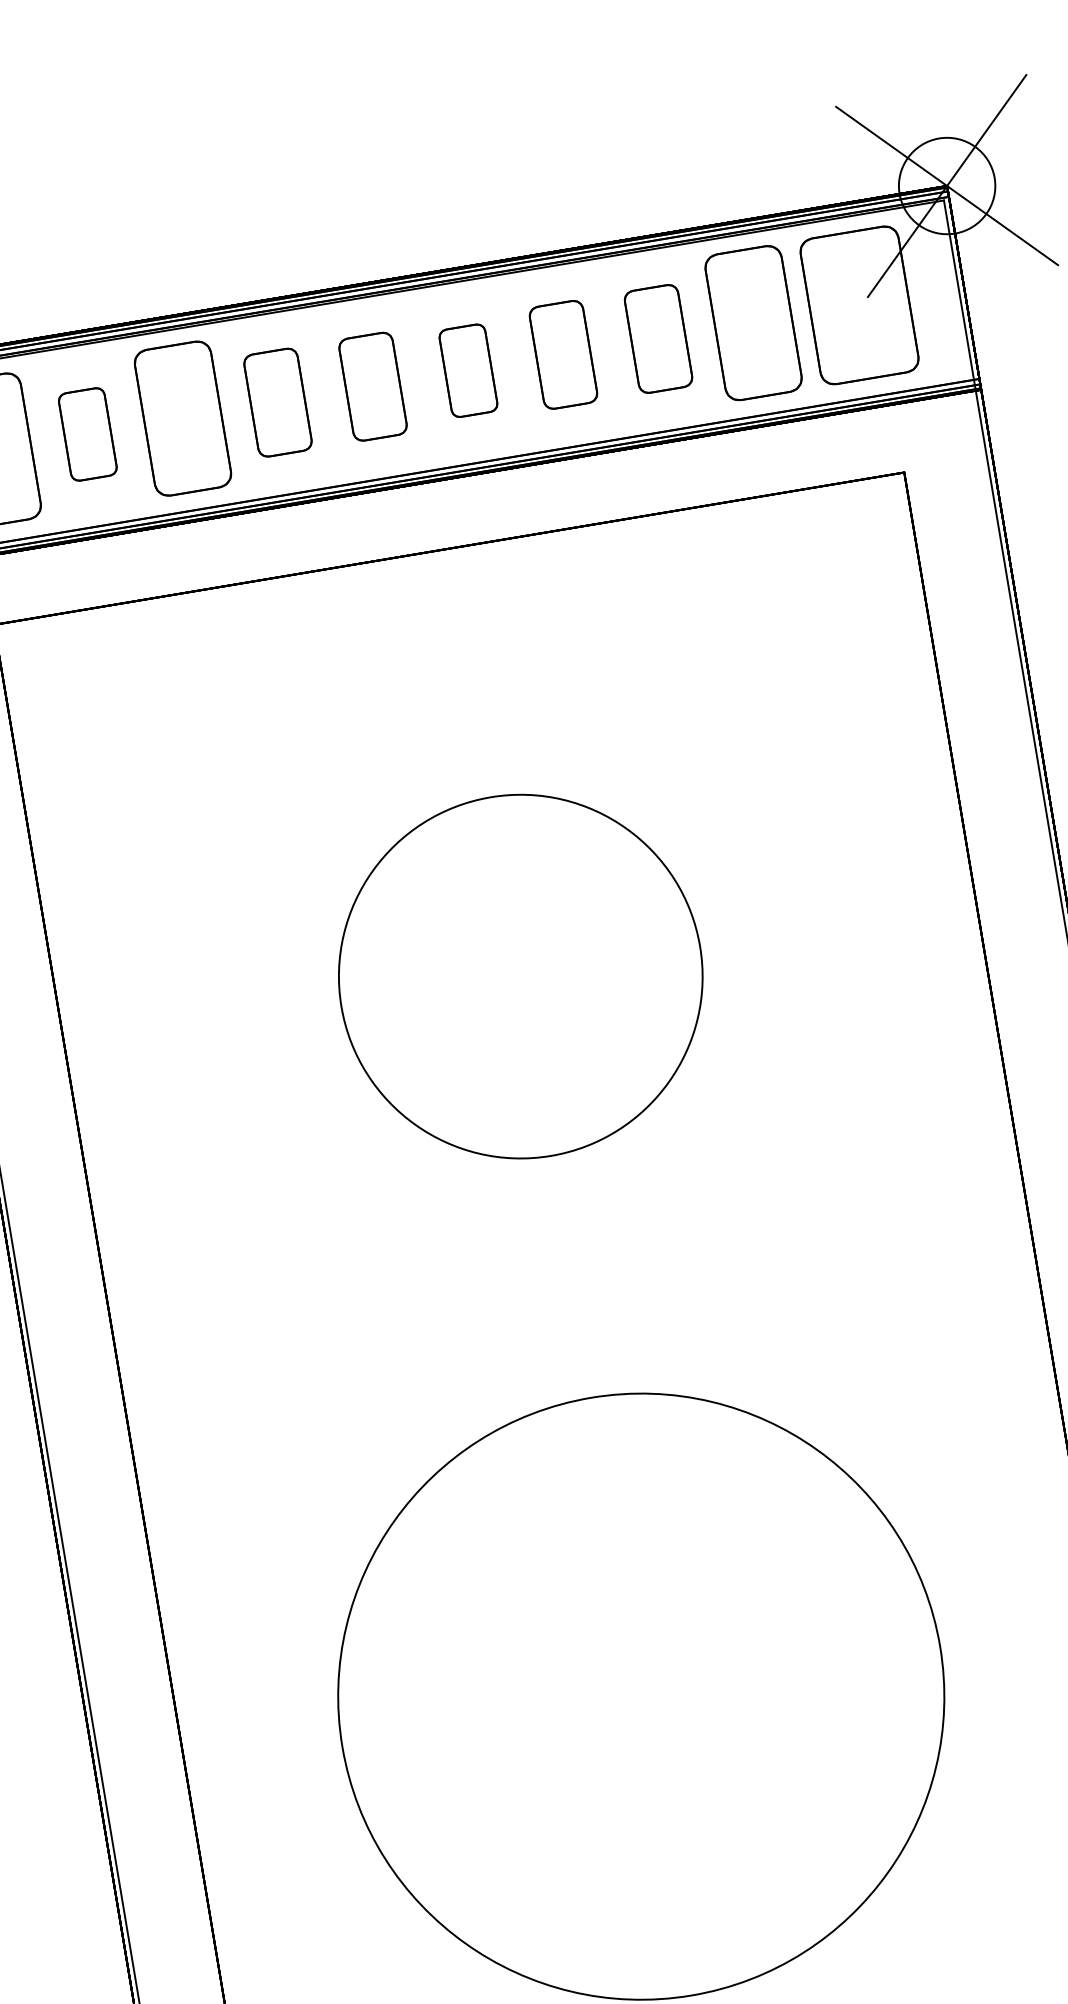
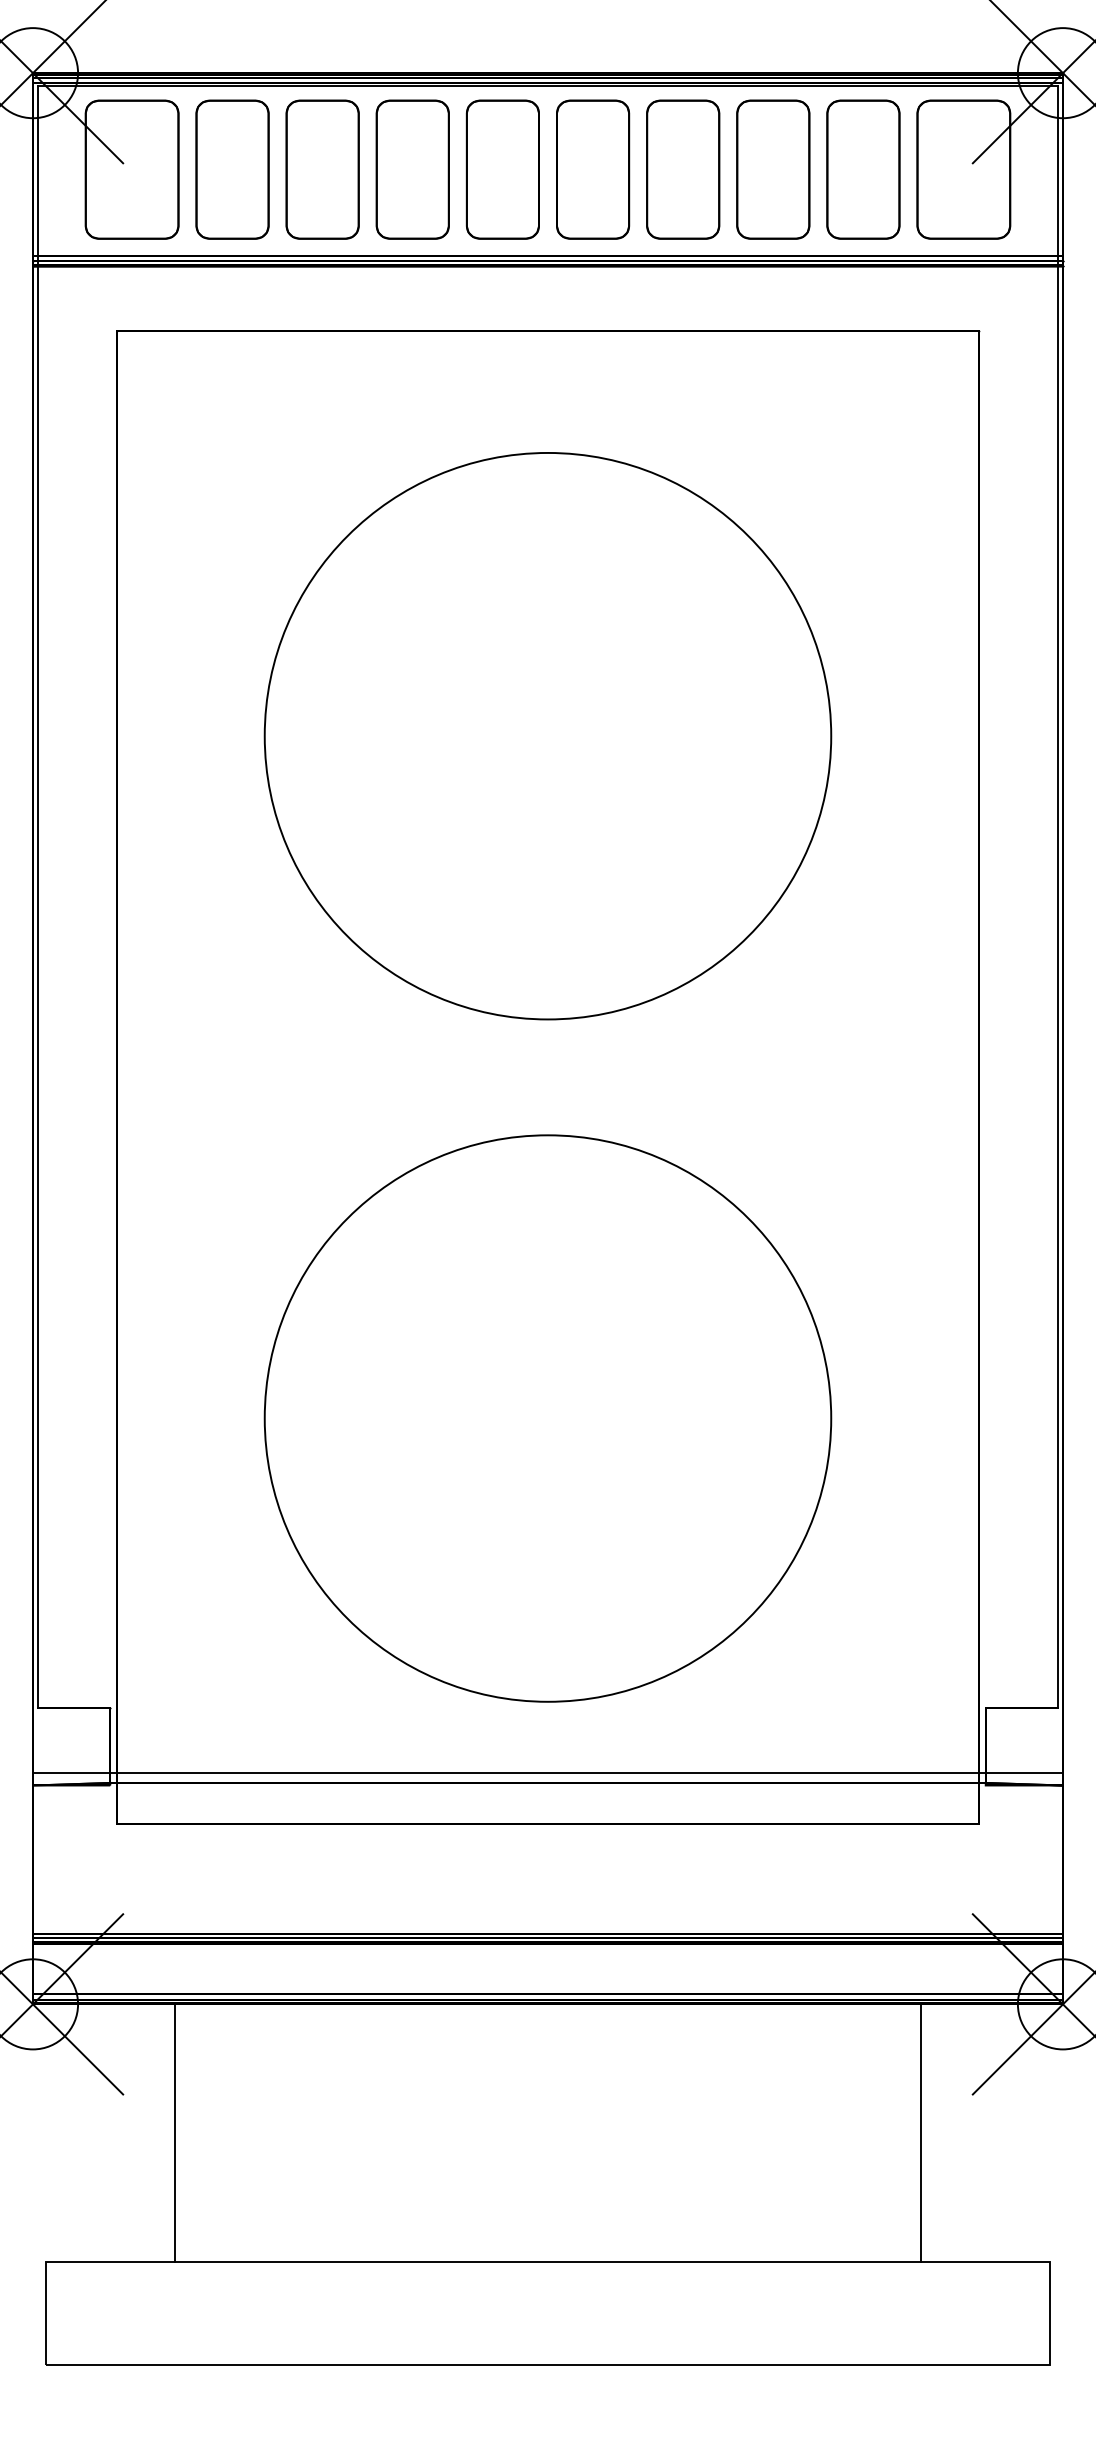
part: (658, 338) -> (773, 169), size x1.43
part: (563, 354) -> (683, 169), size x1.43
part: (468, 370) -> (593, 169), size x1.67
part: (372, 386) -> (502, 169), size x1.43
part: (277, 402) -> (412, 169), size x1.43
part: (87, 434) -> (232, 169), size x1.67
circle: (520, 975) -> (547, 735), size x1.67

